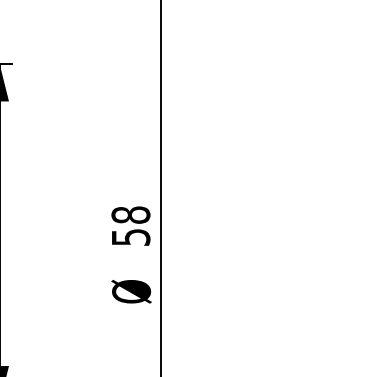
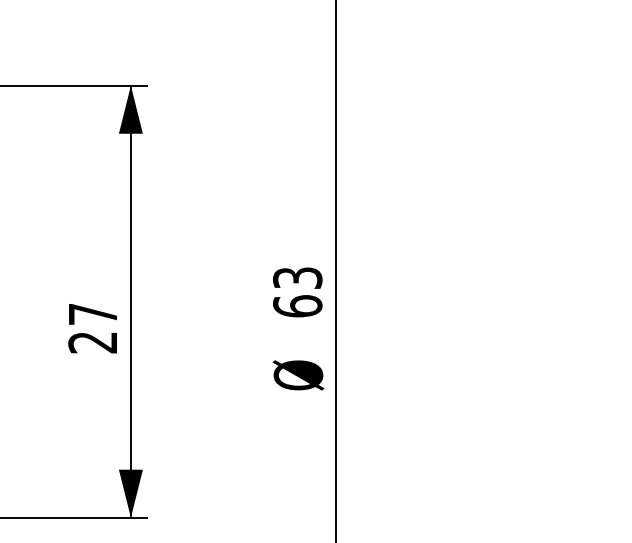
text: (130, 226) -> (297, 292), 58 -> 63

